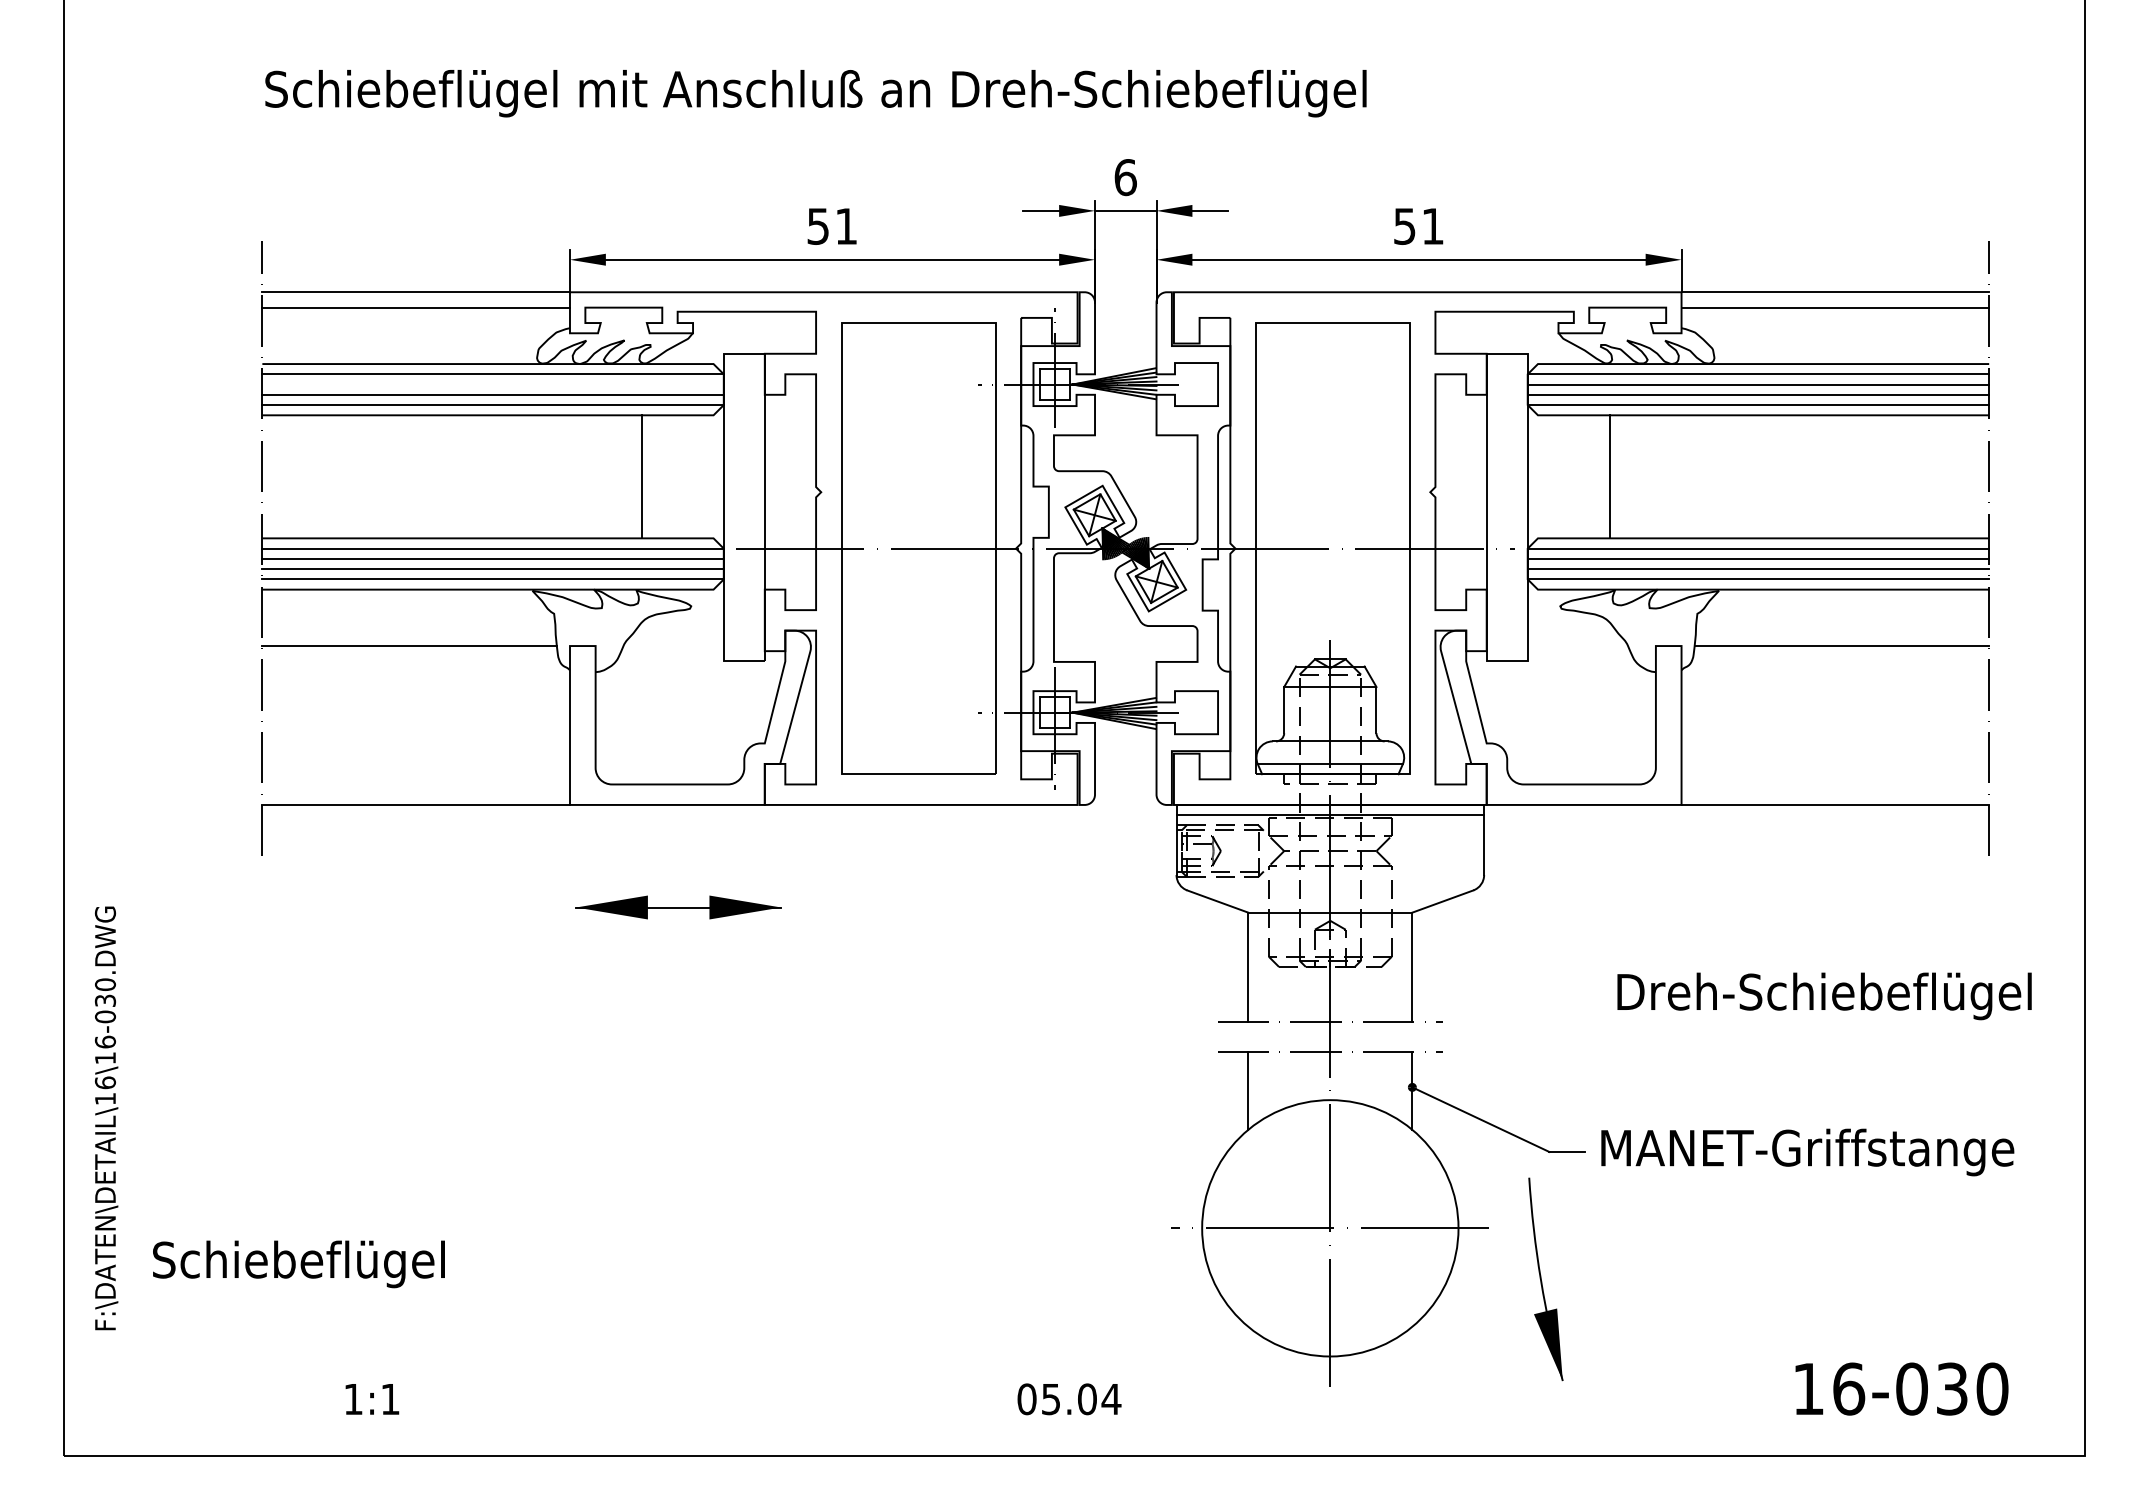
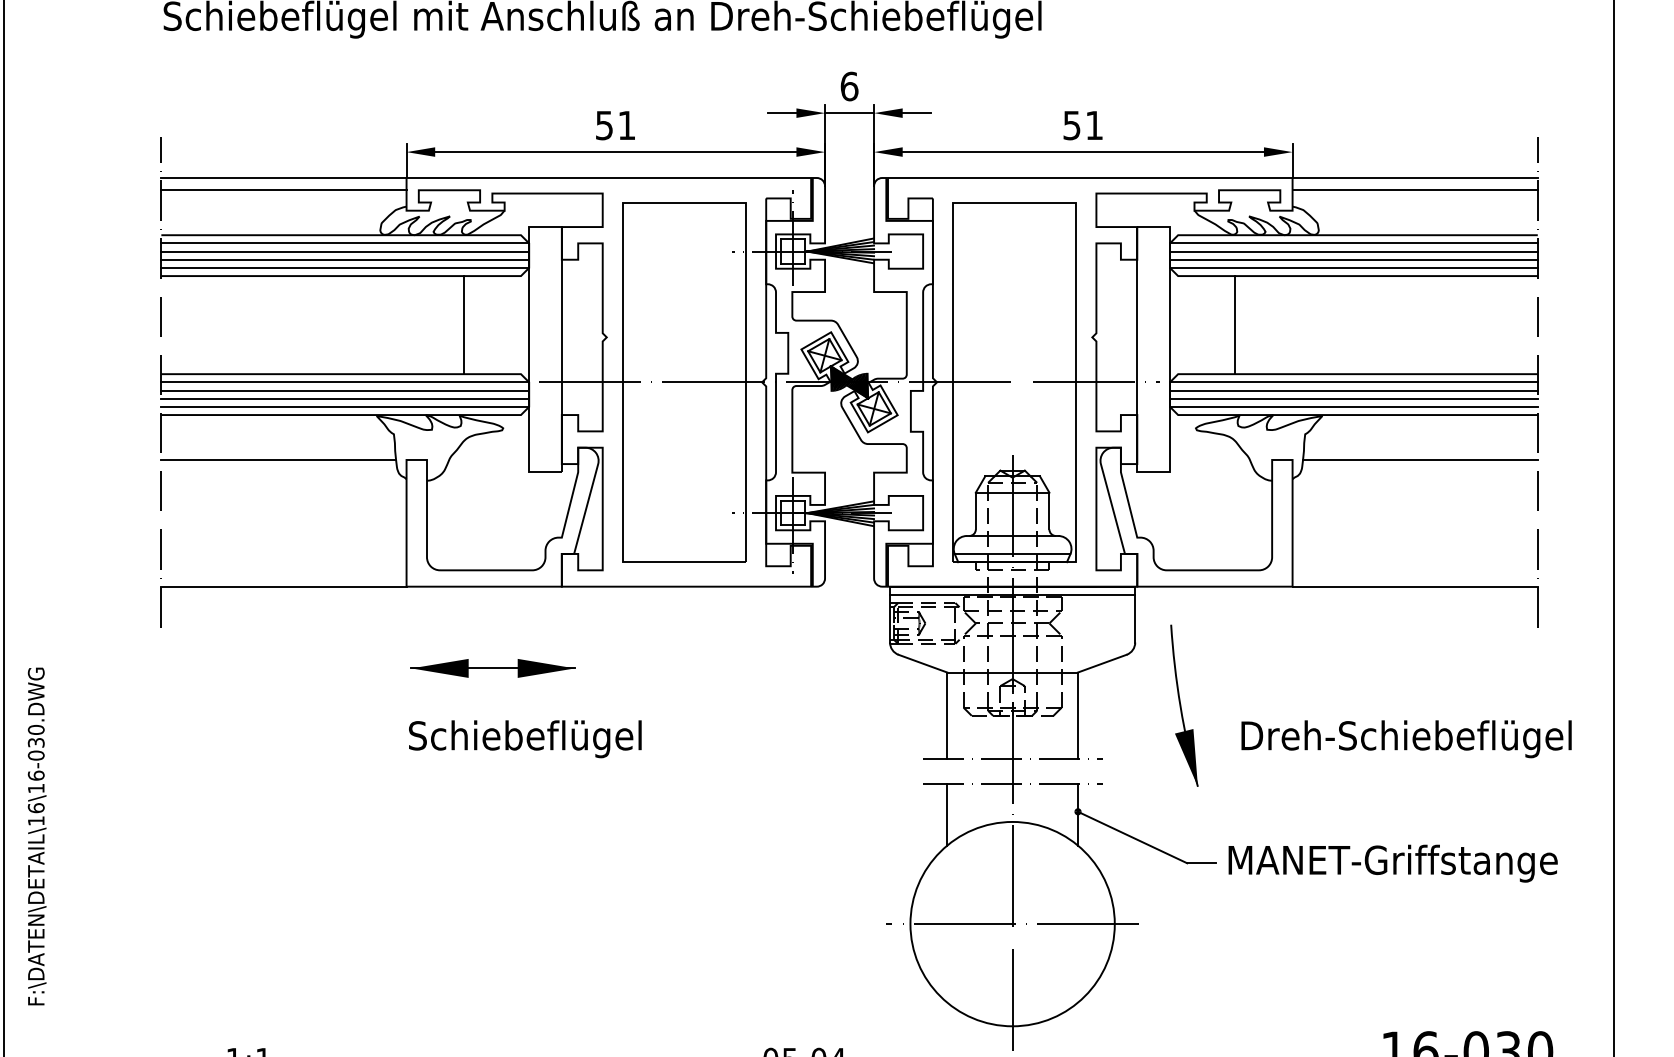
line: (492, 384) -> (344, 251), added
text: (298, 1264) -> (524, 739), moved
part: (1545, 1279) -> (1184, 705), moved

